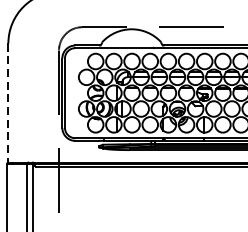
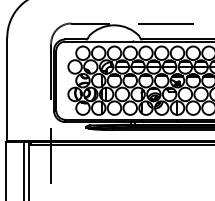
line: (8, 103) -> (7, 89), dashed -> solid

